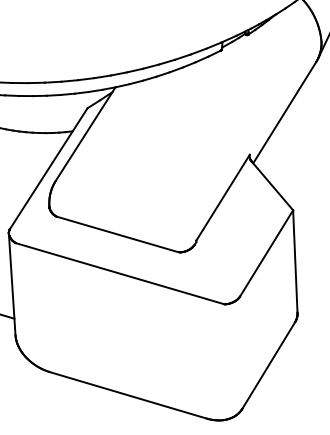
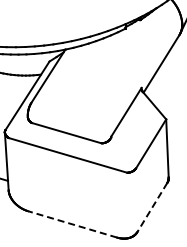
line: (268, 365) -> (152, 207), solid -> dashed
line: (127, 395) -> (72, 224), solid -> dashed

